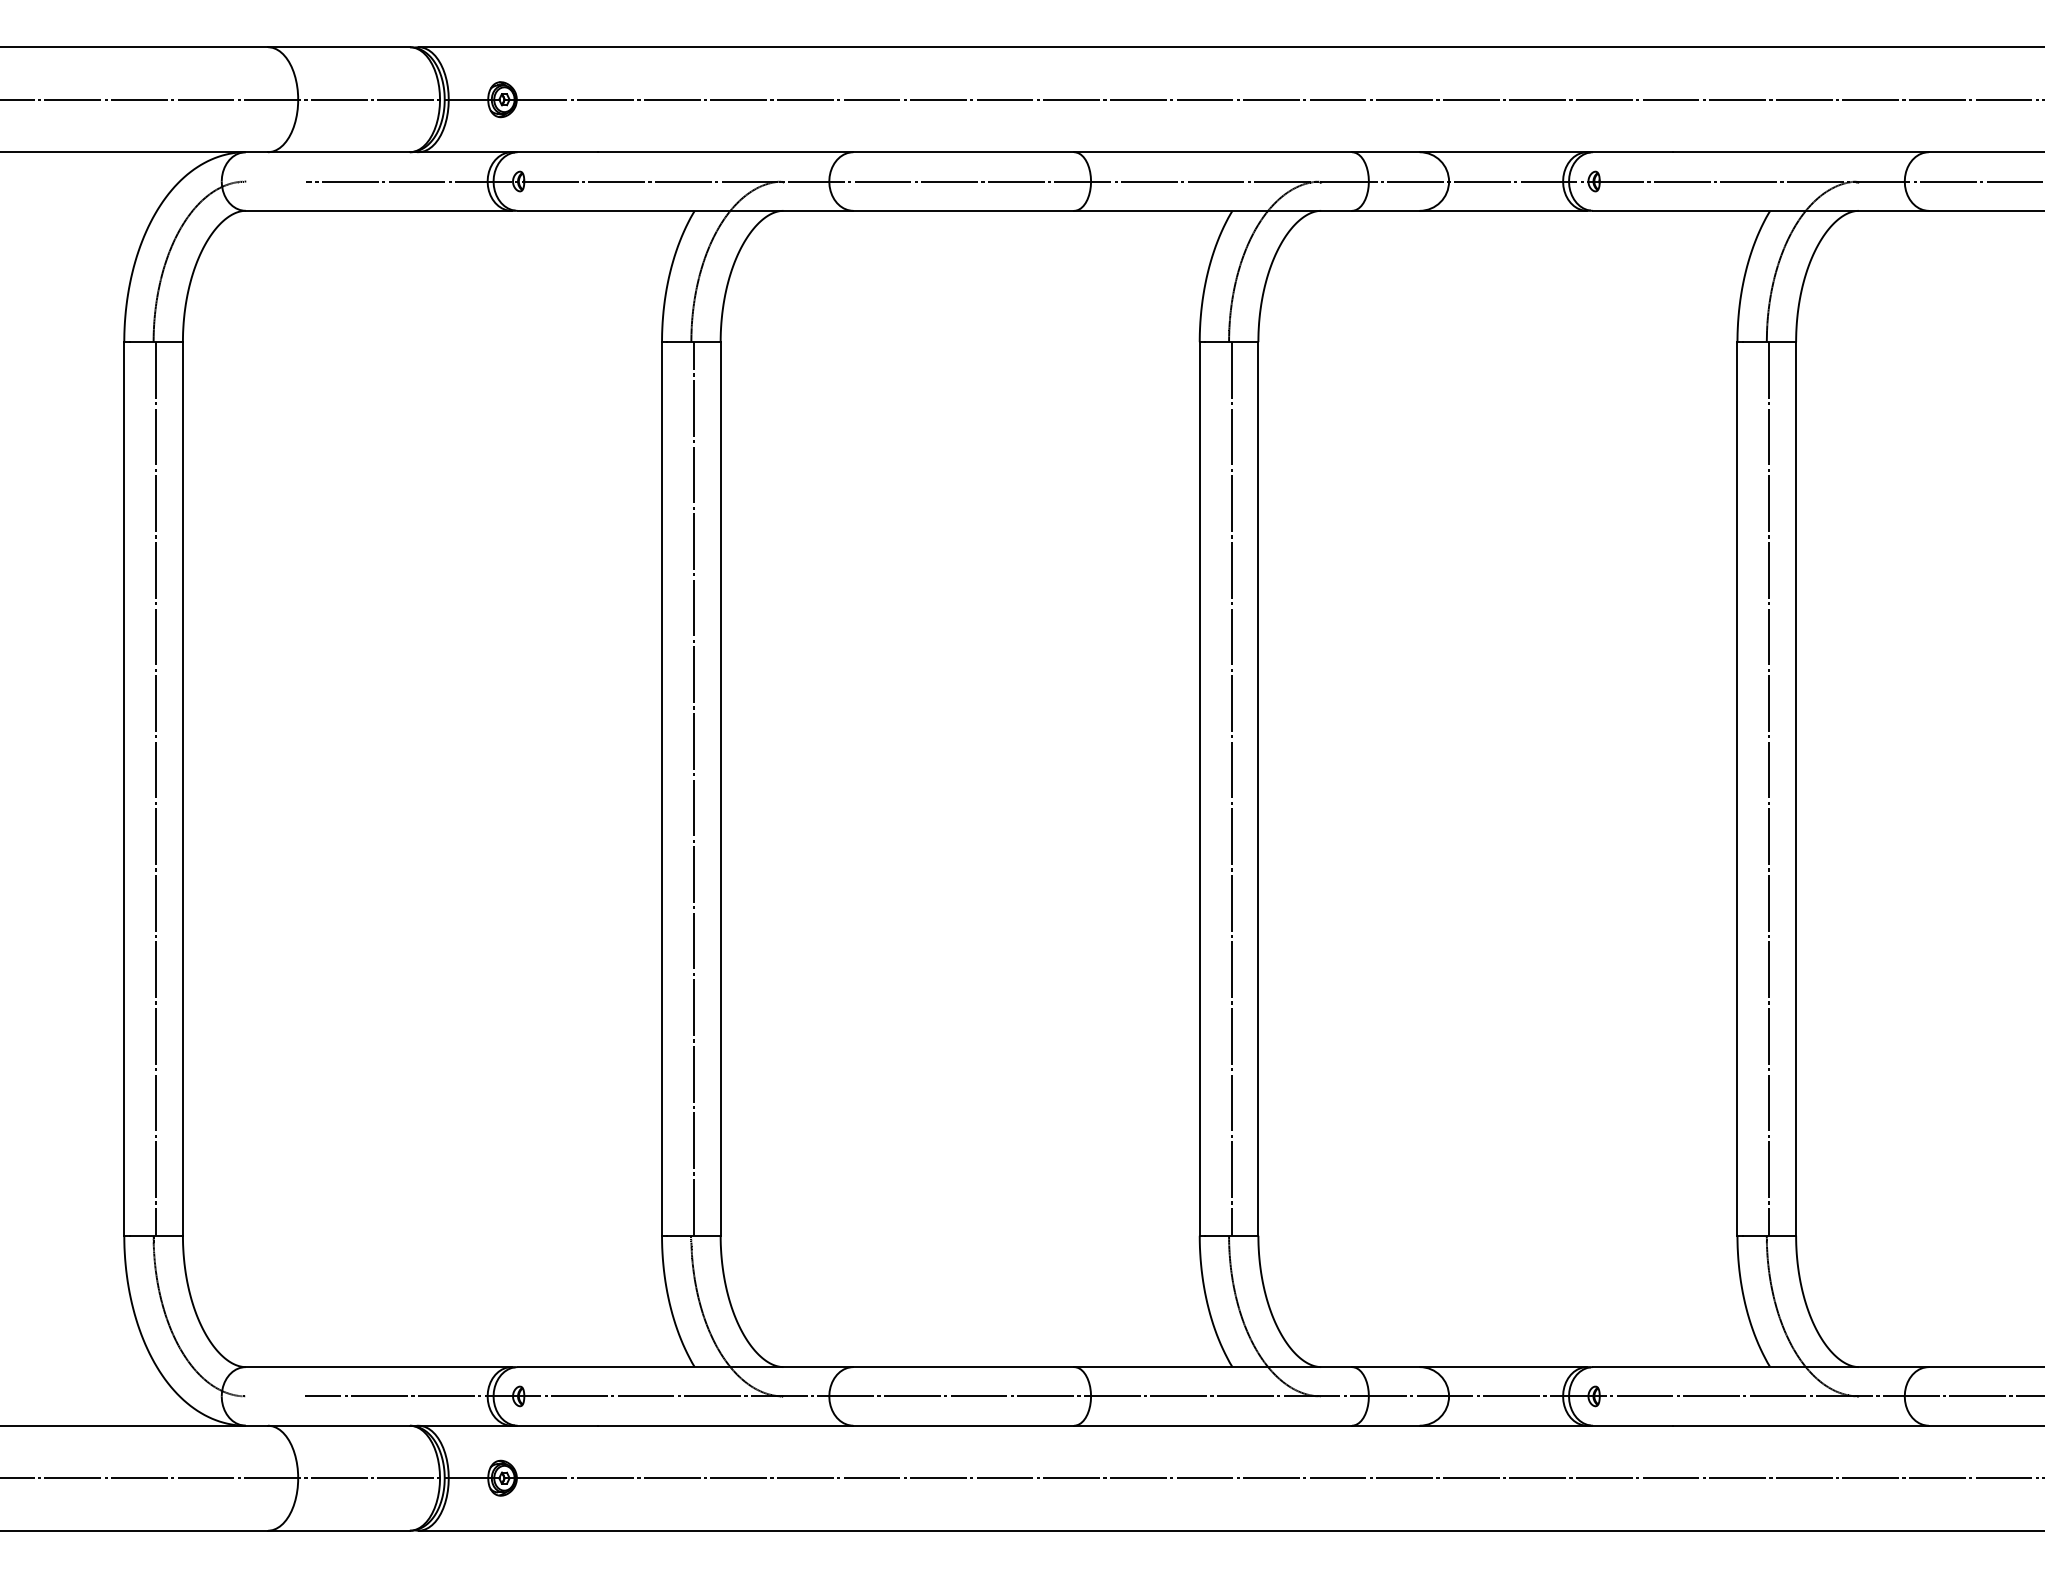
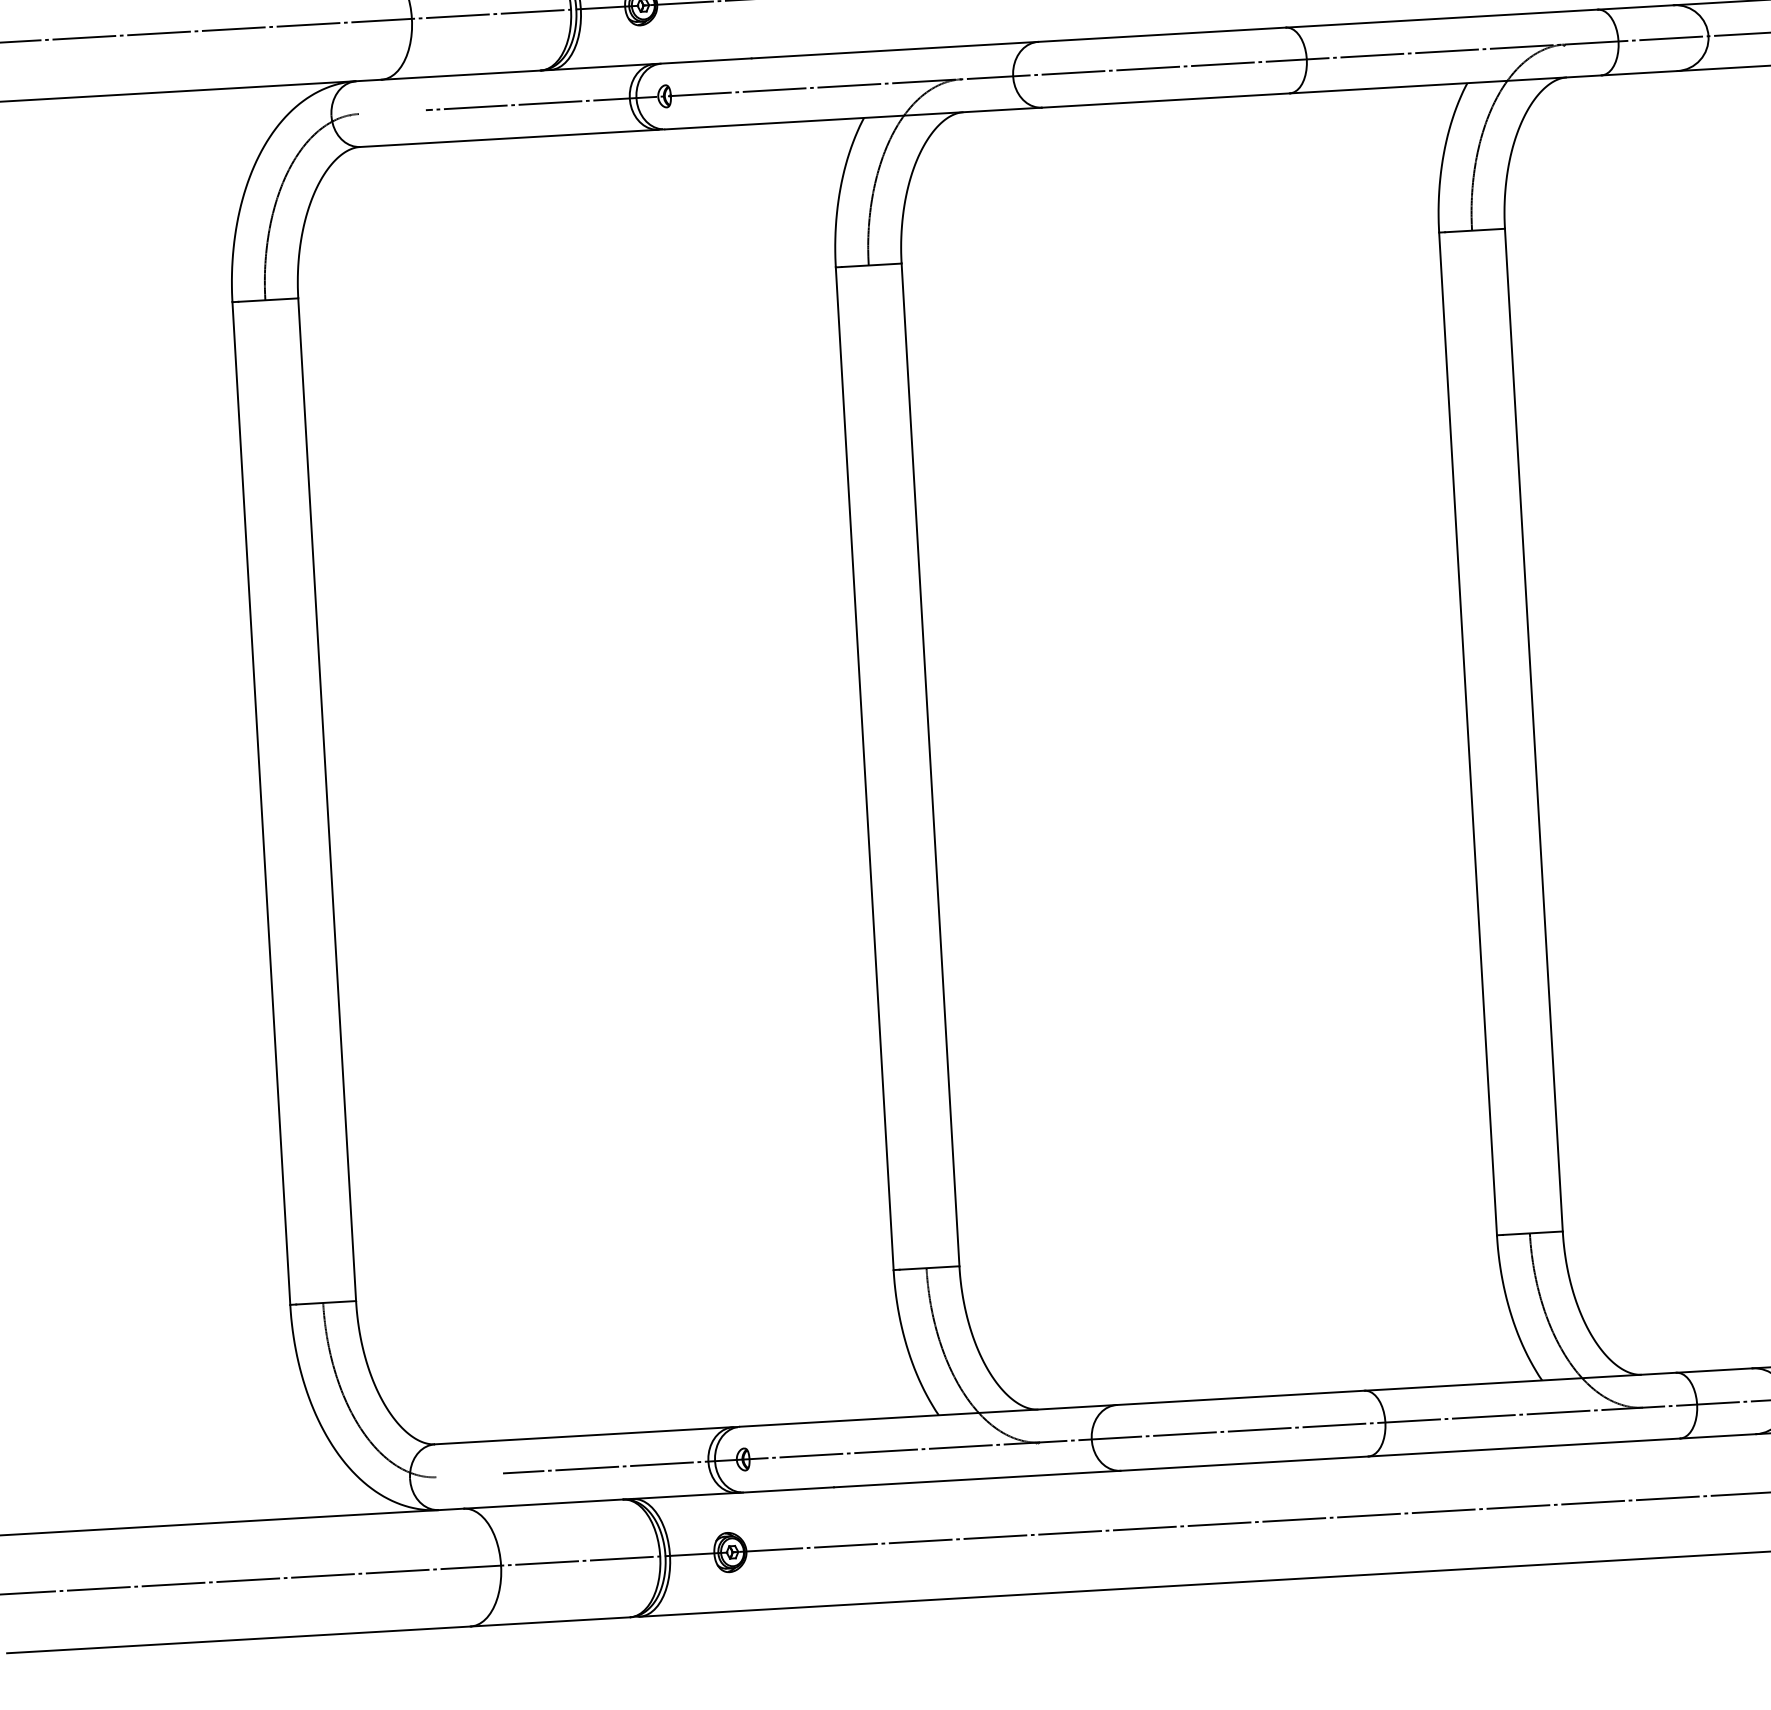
line: (156, 788) -> (297, 800), removed
line: (694, 788) -> (901, 766), removed
line: (1231, 788) -> (1503, 731), removed

